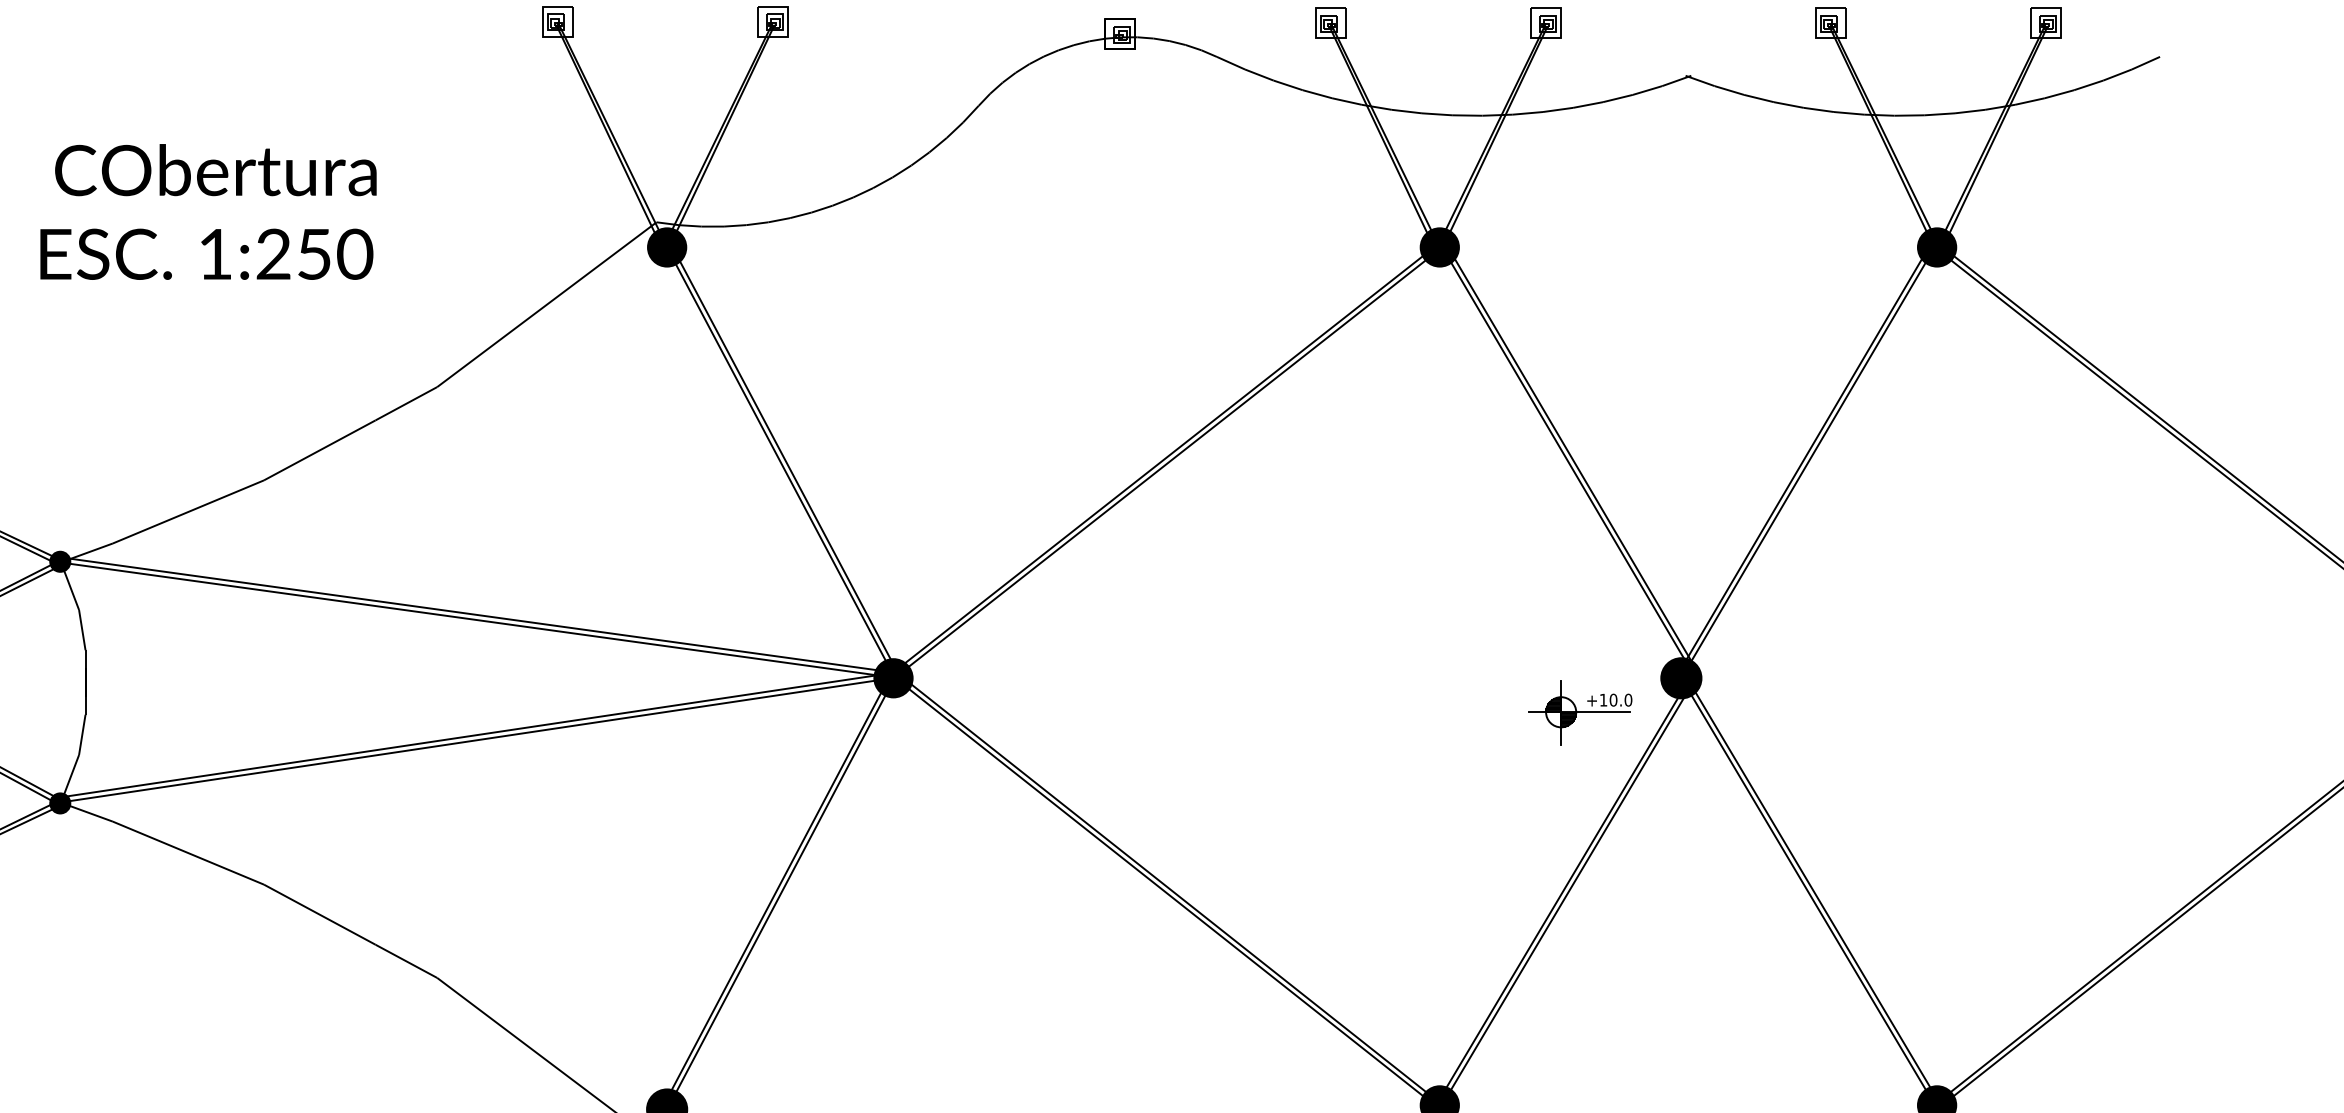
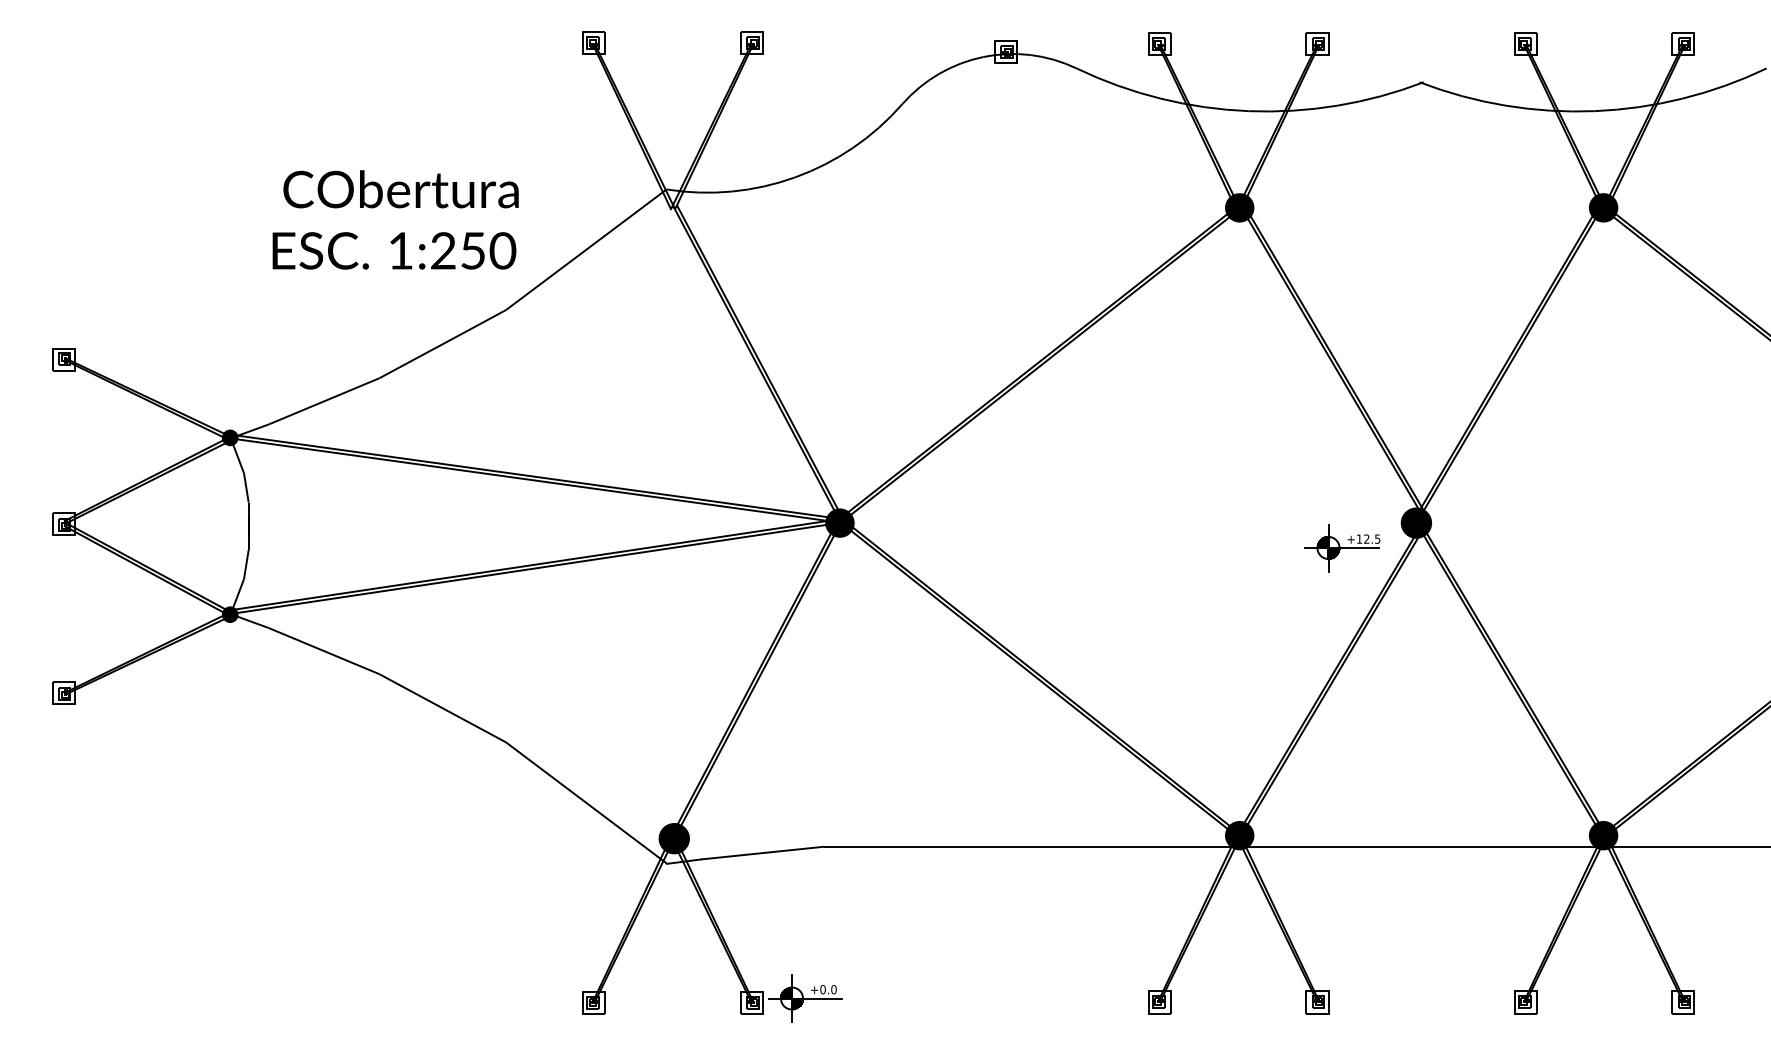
text: (208, 211) -> (395, 219), moved
fill: (667, 246) -> (674, 207), removed
text: (1621, 699) -> (1372, 538), +10.0 -> +12.5

